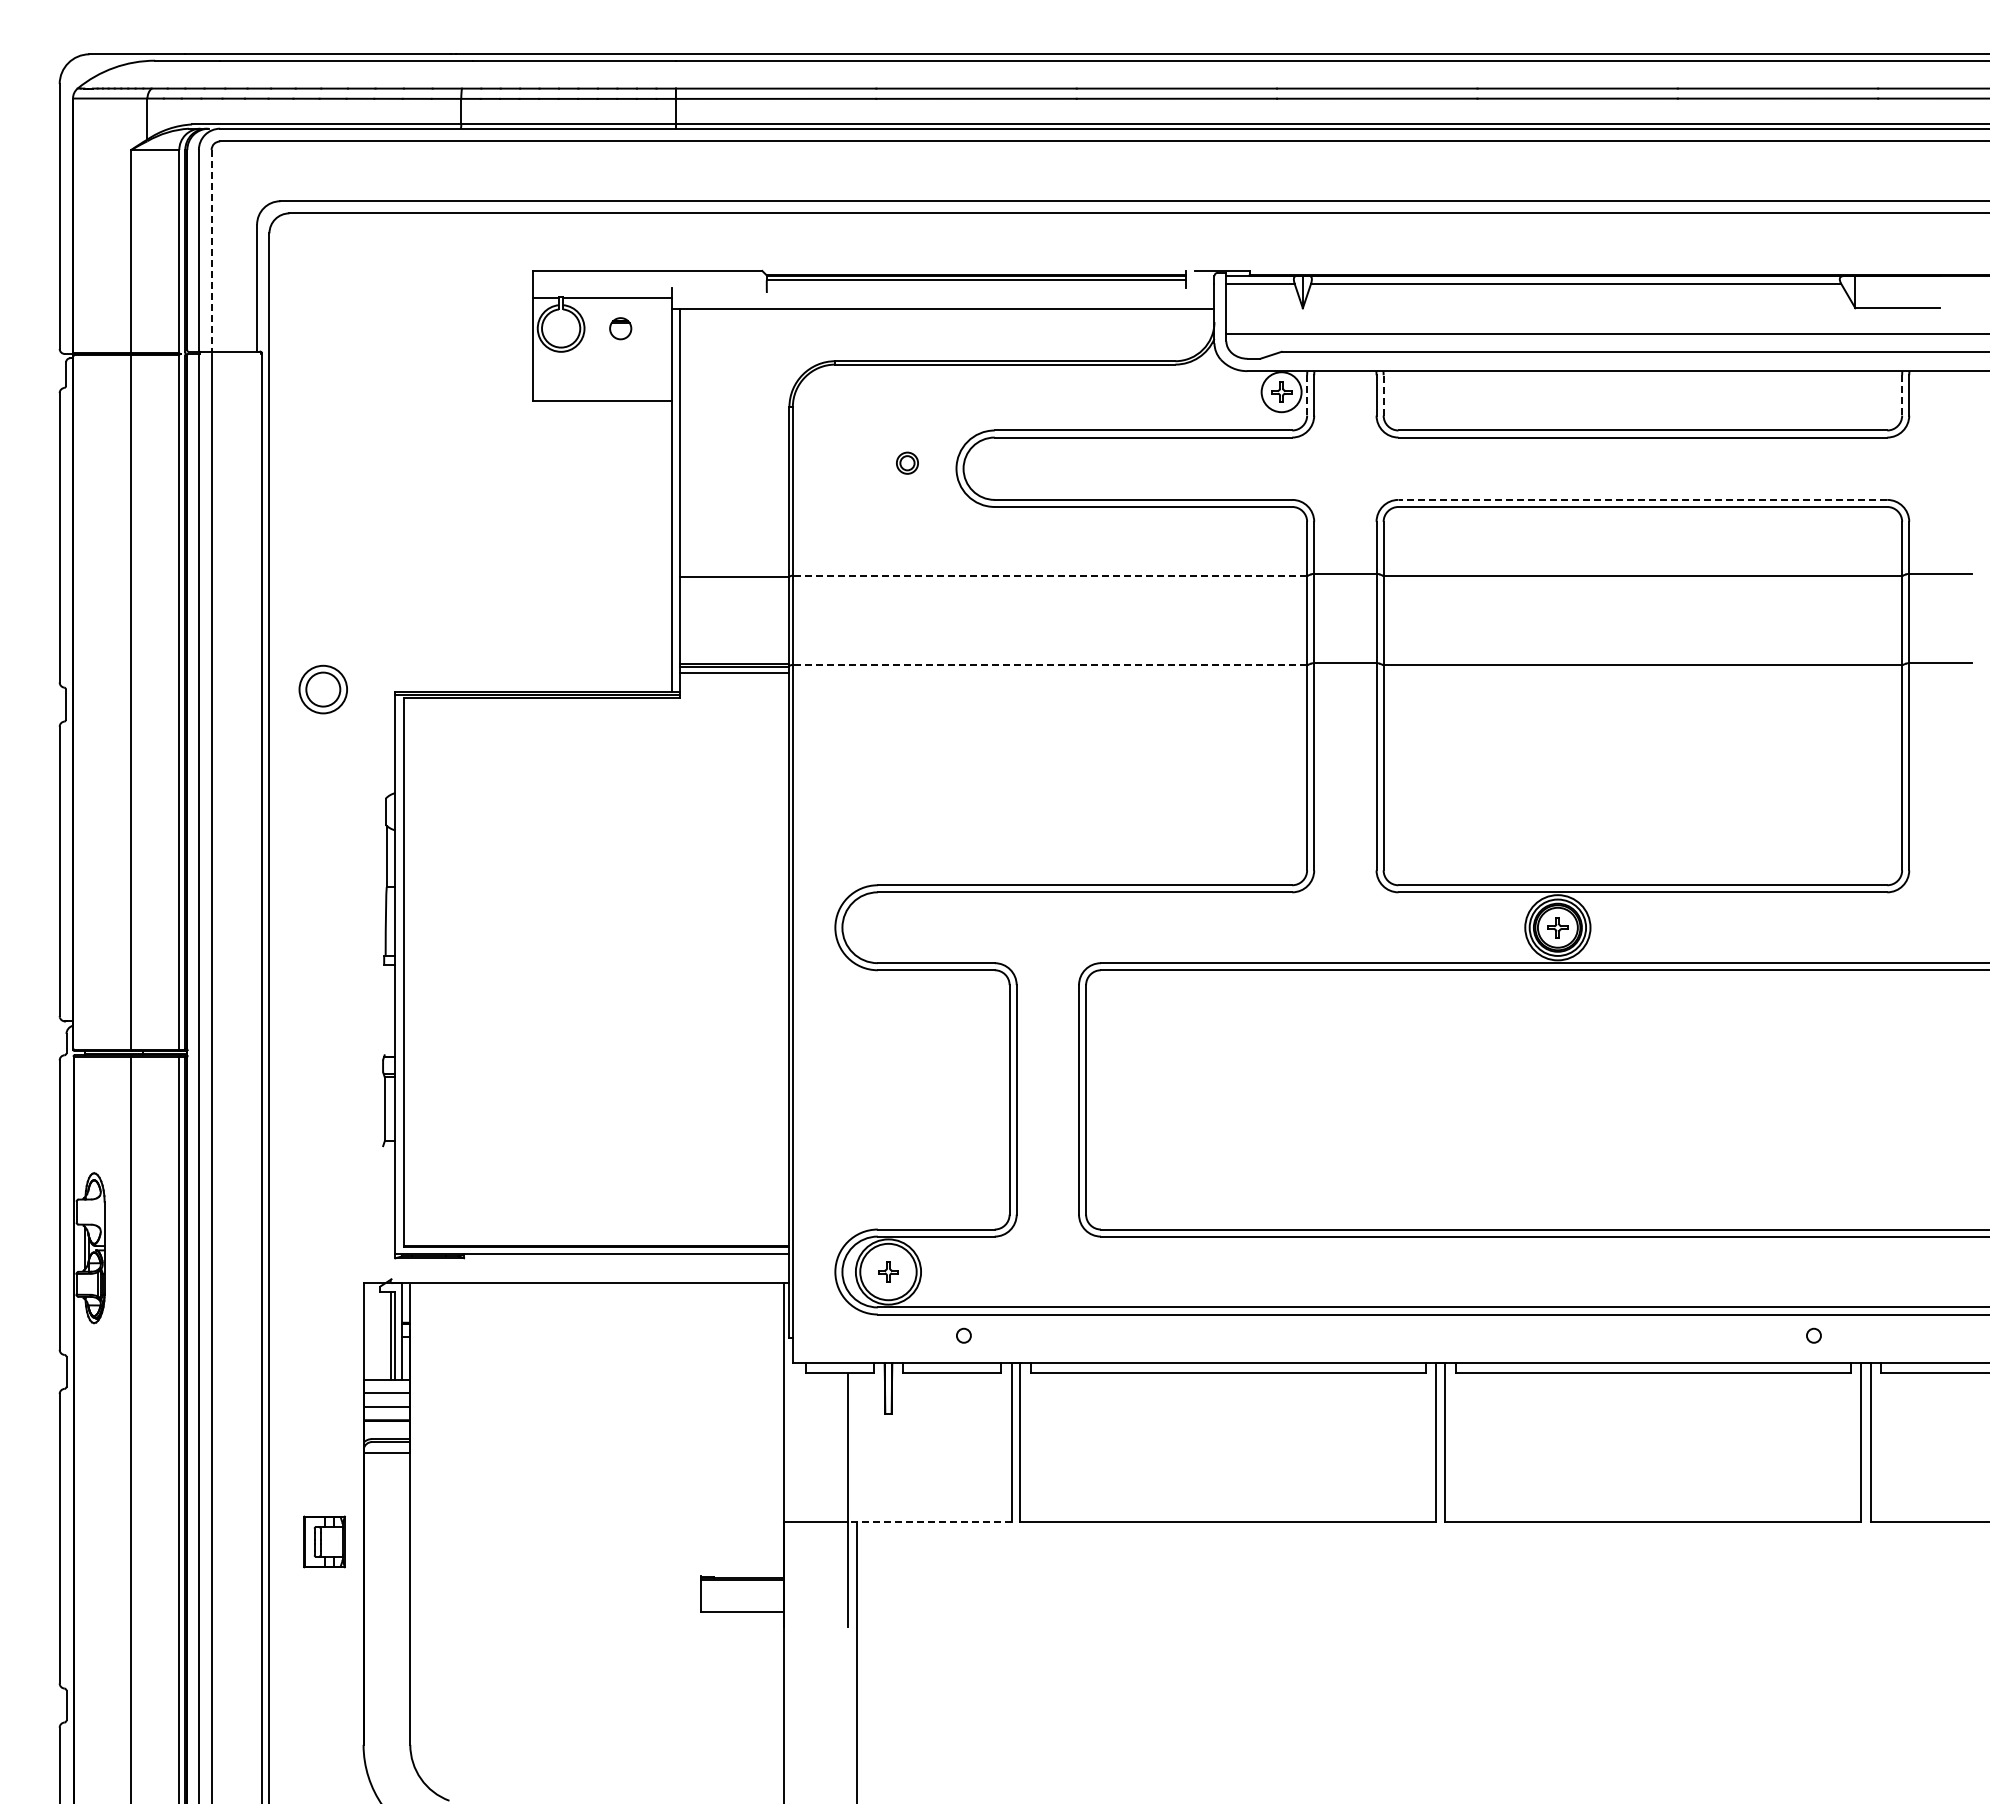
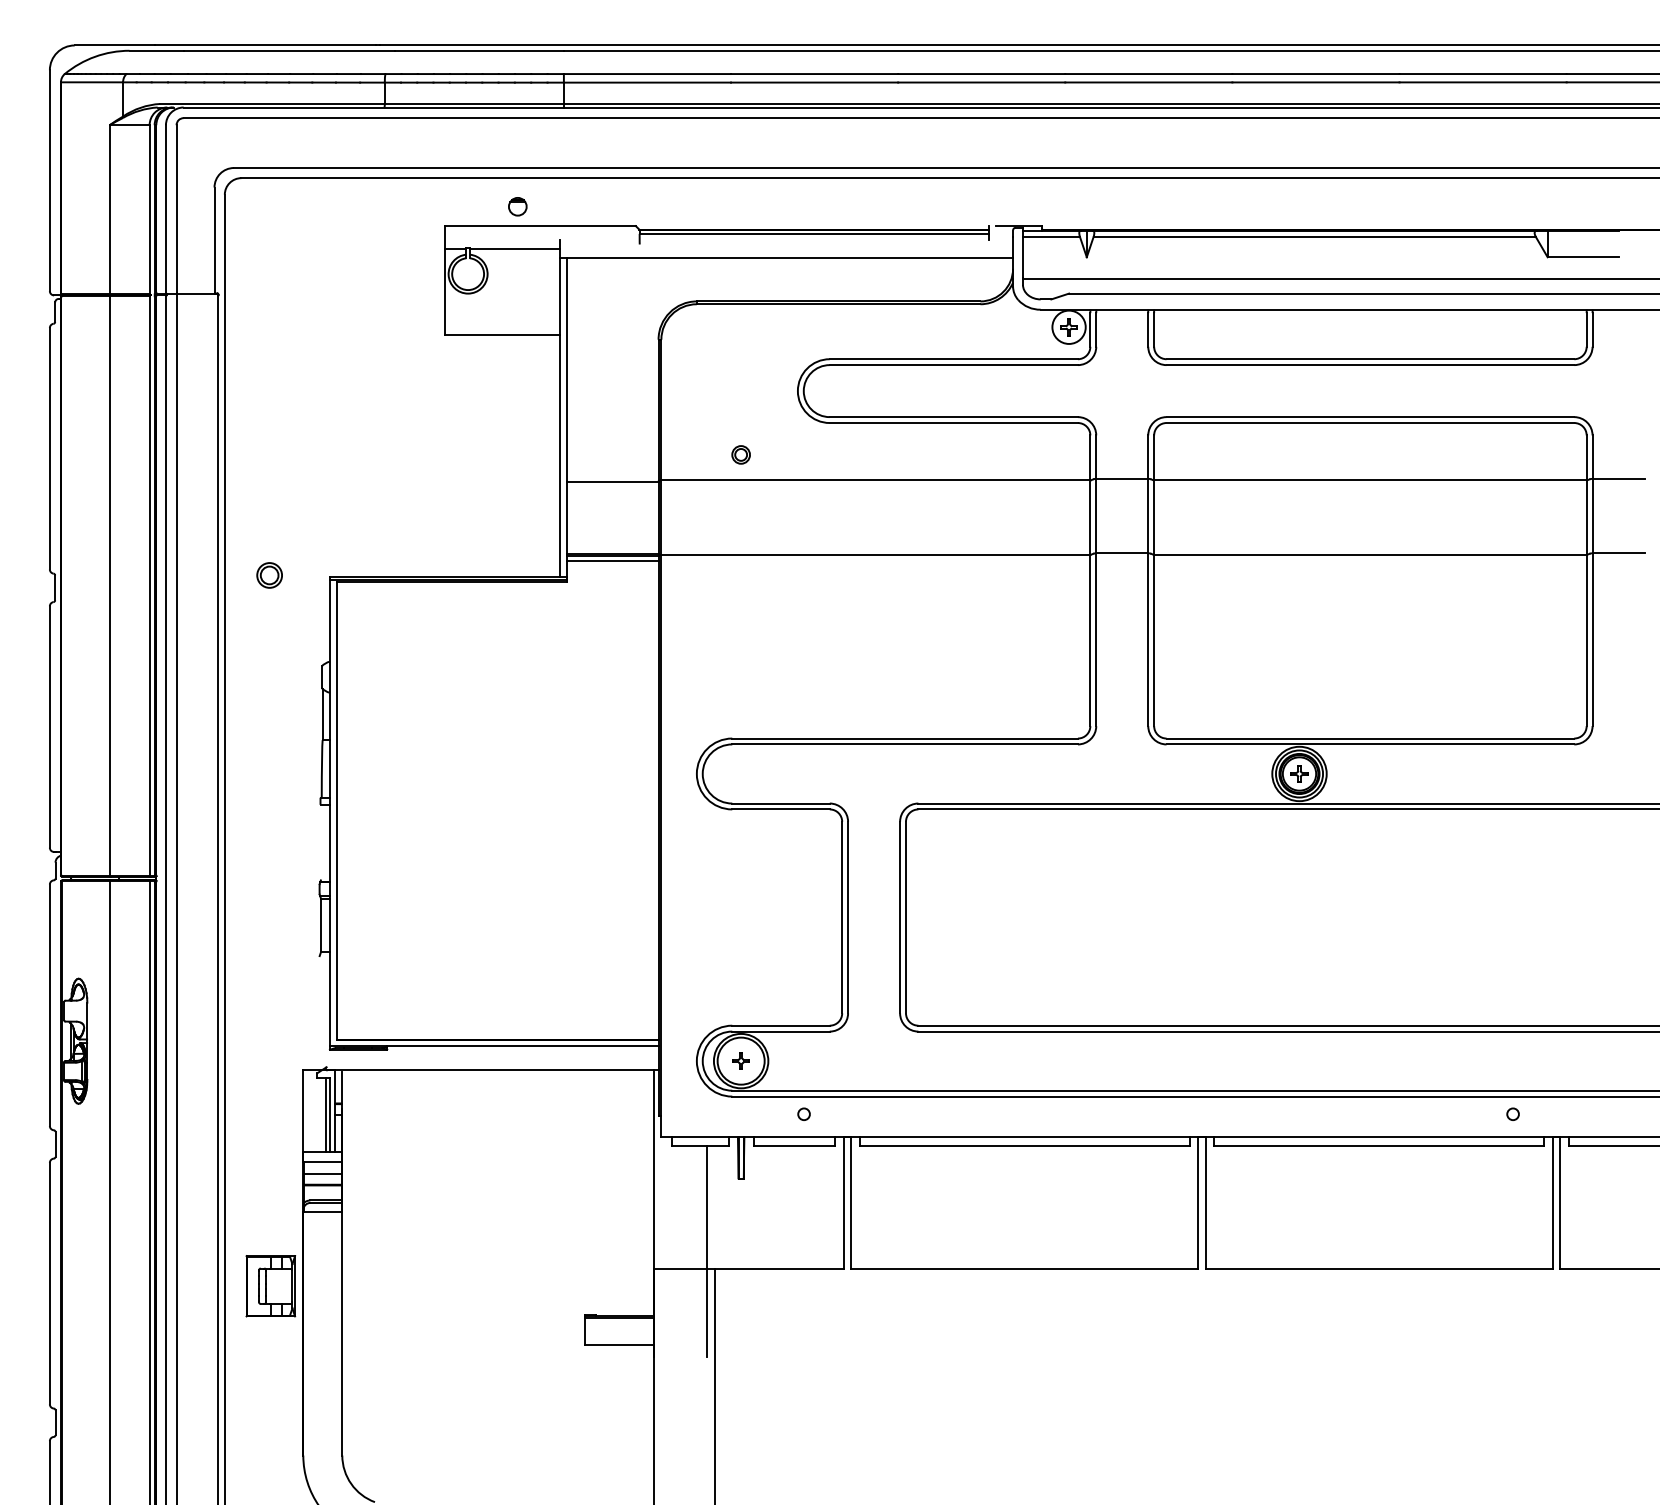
line: (211, 250) -> (176, 209), dashed -> solid
part: (620, 328) -> (517, 206), moved
line: (1383, 394) -> (1154, 329), dashed -> solid
line: (1307, 395) -> (1090, 330), dashed -> solid
line: (1902, 395) -> (1586, 330), dashed -> solid
part: (907, 462) -> (741, 454), moved
line: (1642, 499) -> (1370, 416), dashed -> solid
line: (1049, 575) -> (875, 480), dashed -> solid
line: (1049, 664) -> (875, 554), dashed -> solid
part: (322, 689) -> (269, 575), size x0.62
line: (929, 1521) -> (775, 1269), dashed -> solid
part: (324, 1541) -> (270, 1285), size x1.43

